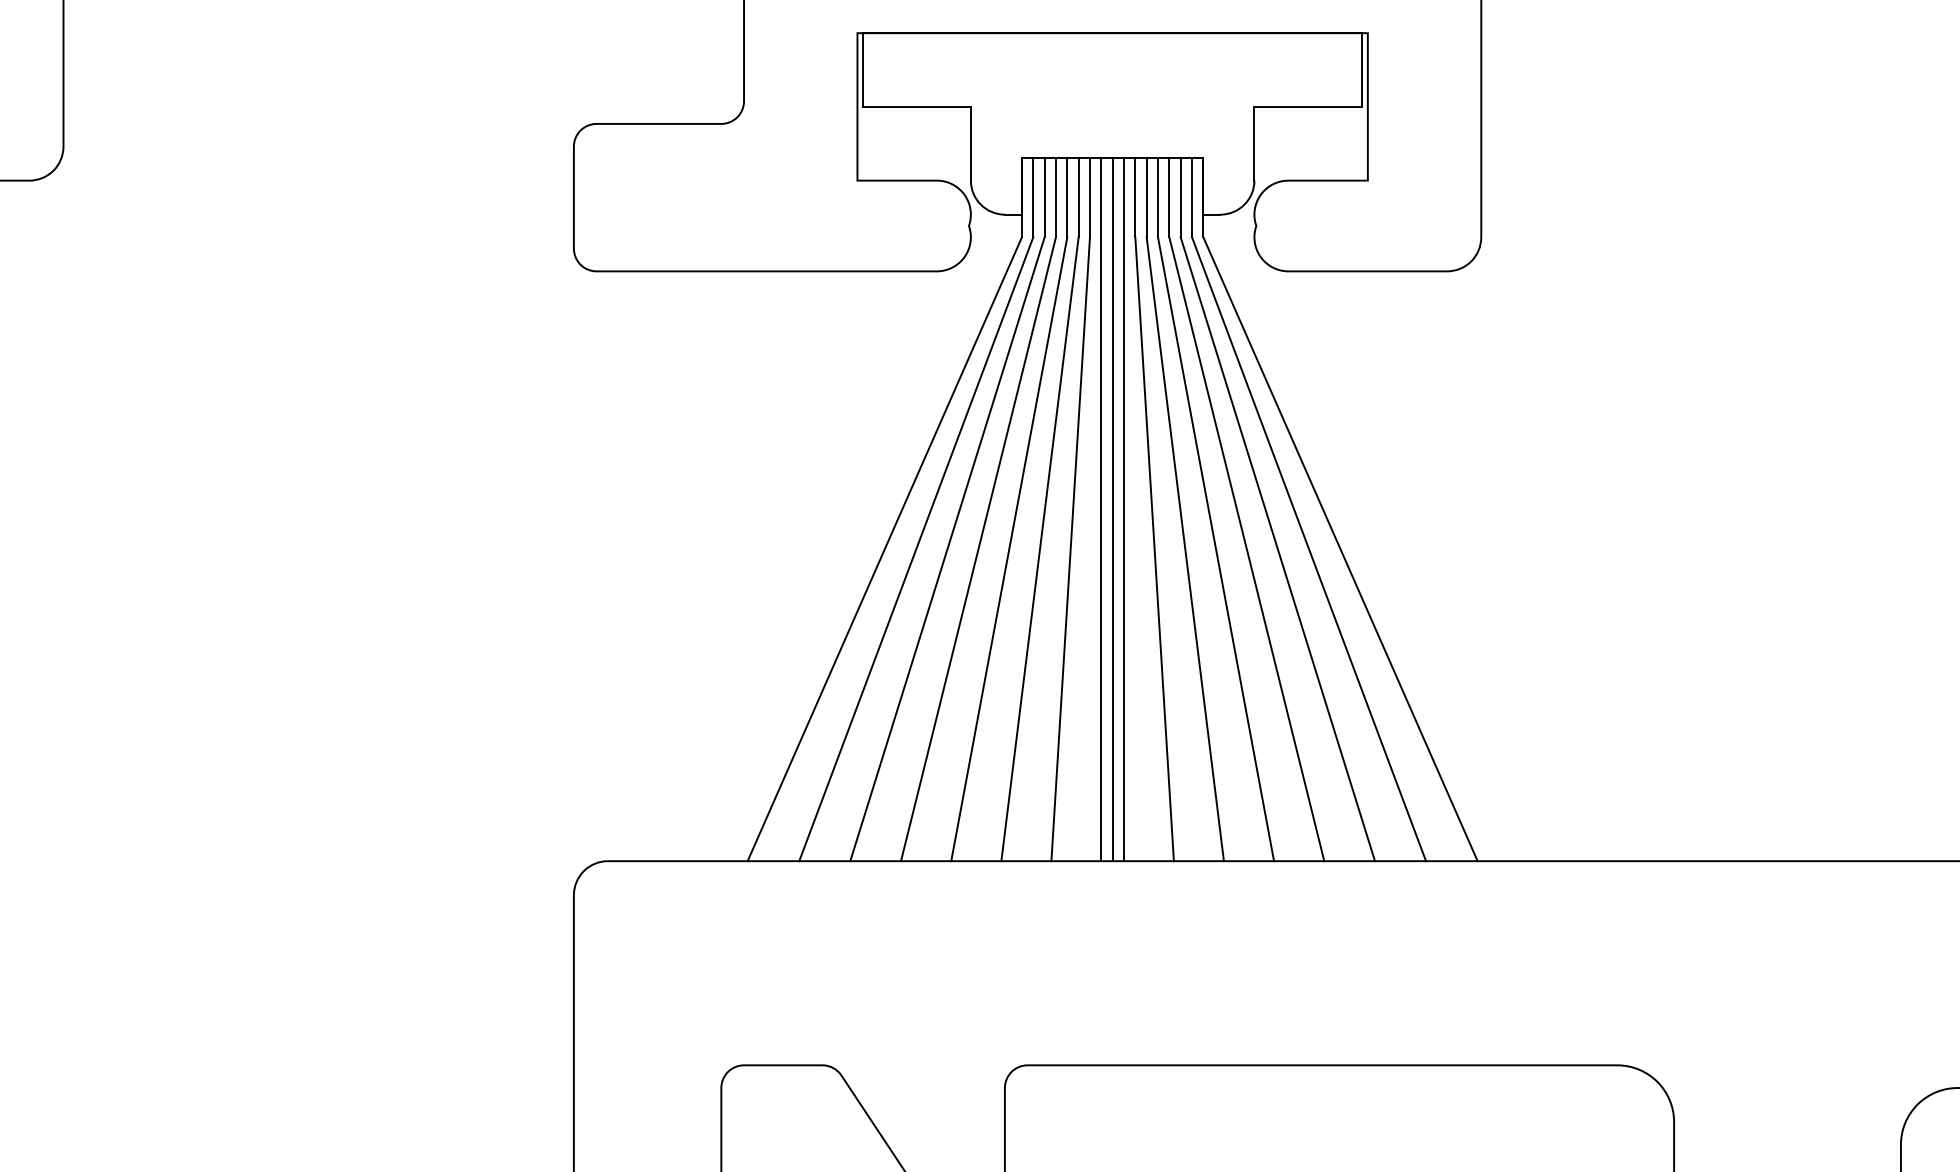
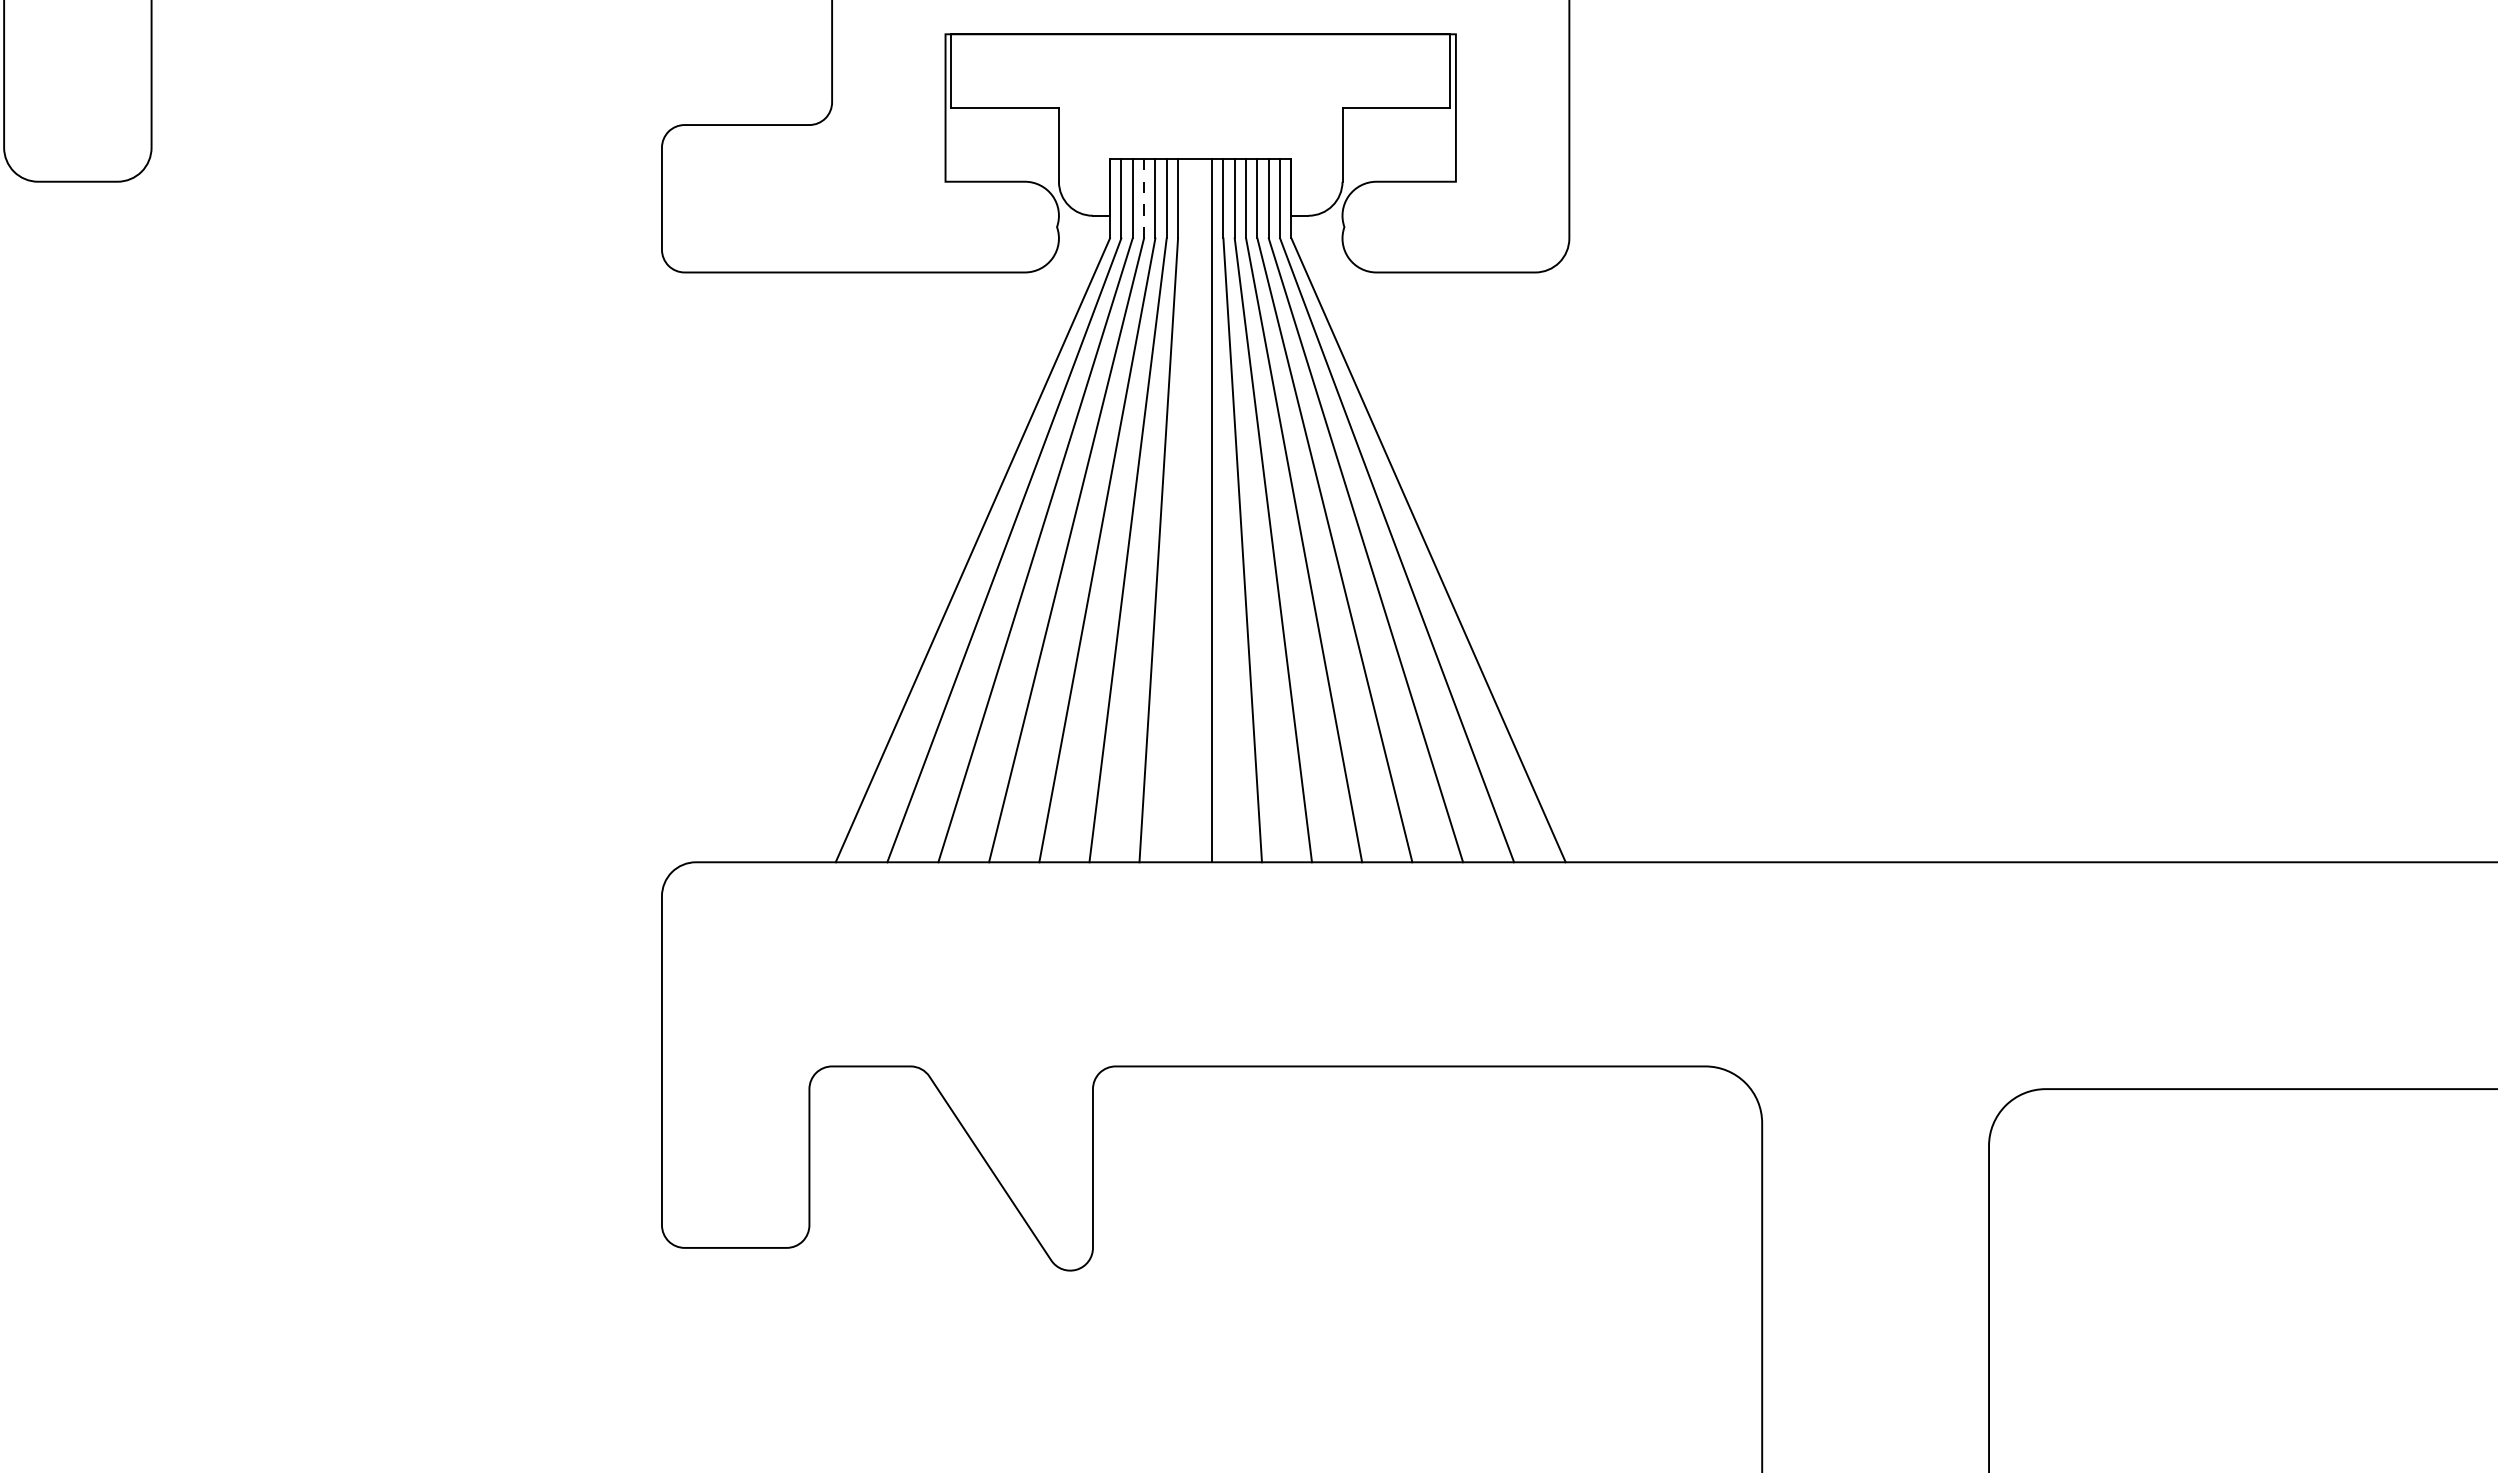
line: (1056, 197) -> (1144, 198), solid -> dashed
line: (1101, 509) -> (1189, 510), removed
line: (1112, 509) -> (1200, 510), removed

